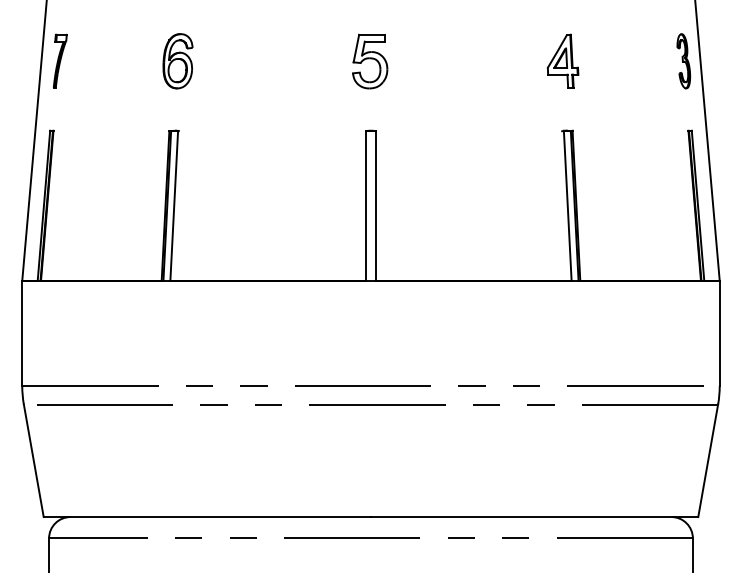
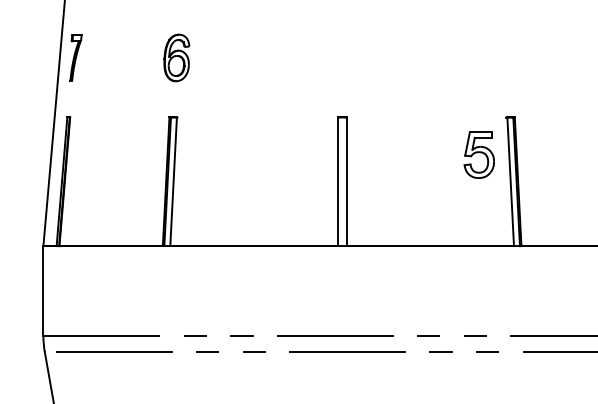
part: (562, 60) -> (506, 57), removed
part: (370, 61) -> (479, 154), moved

